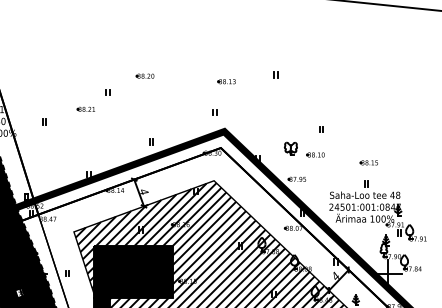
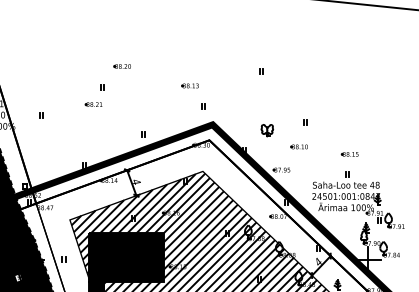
part: (144, 75) -> (121, 65), moved
part: (226, 81) -> (190, 85), moved
part: (85, 108) -> (93, 103), moved
part: (290, 148) -> (266, 130), moved

